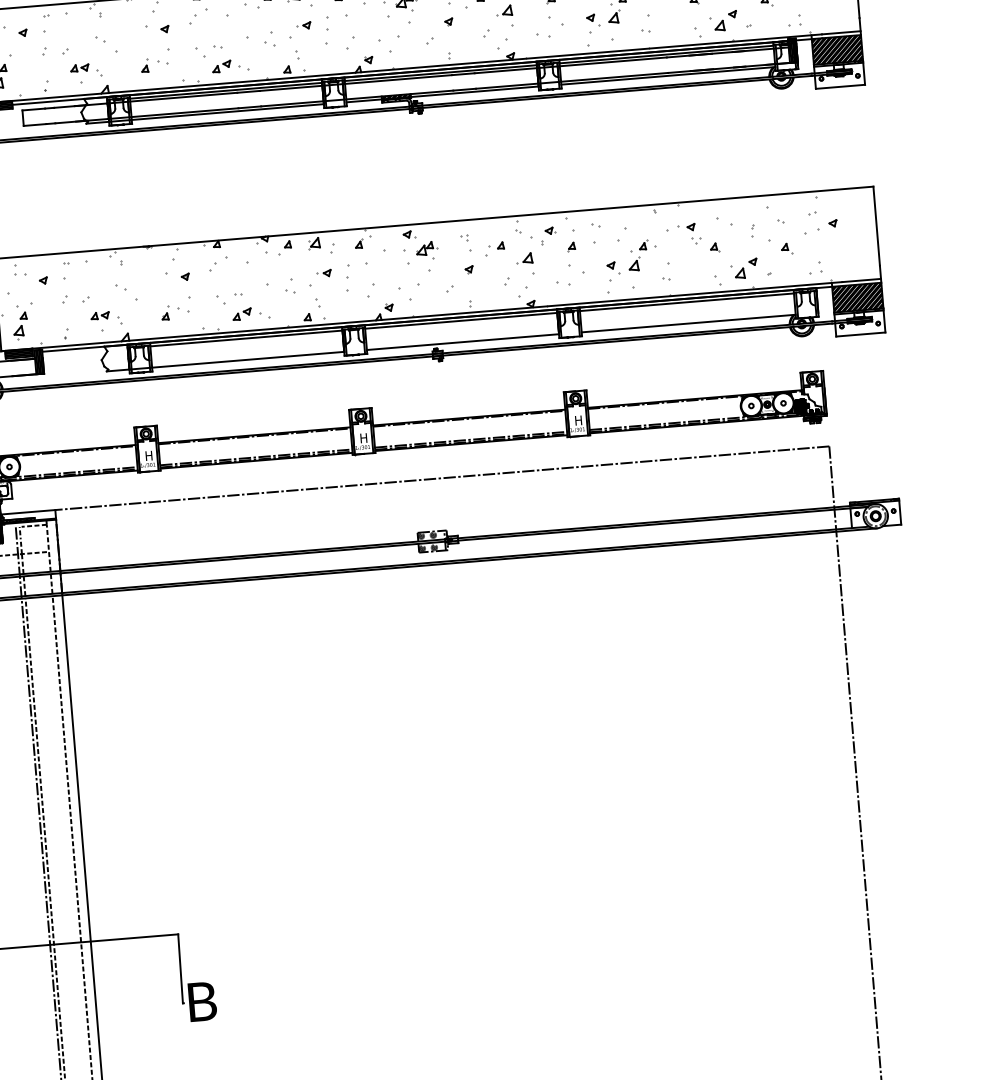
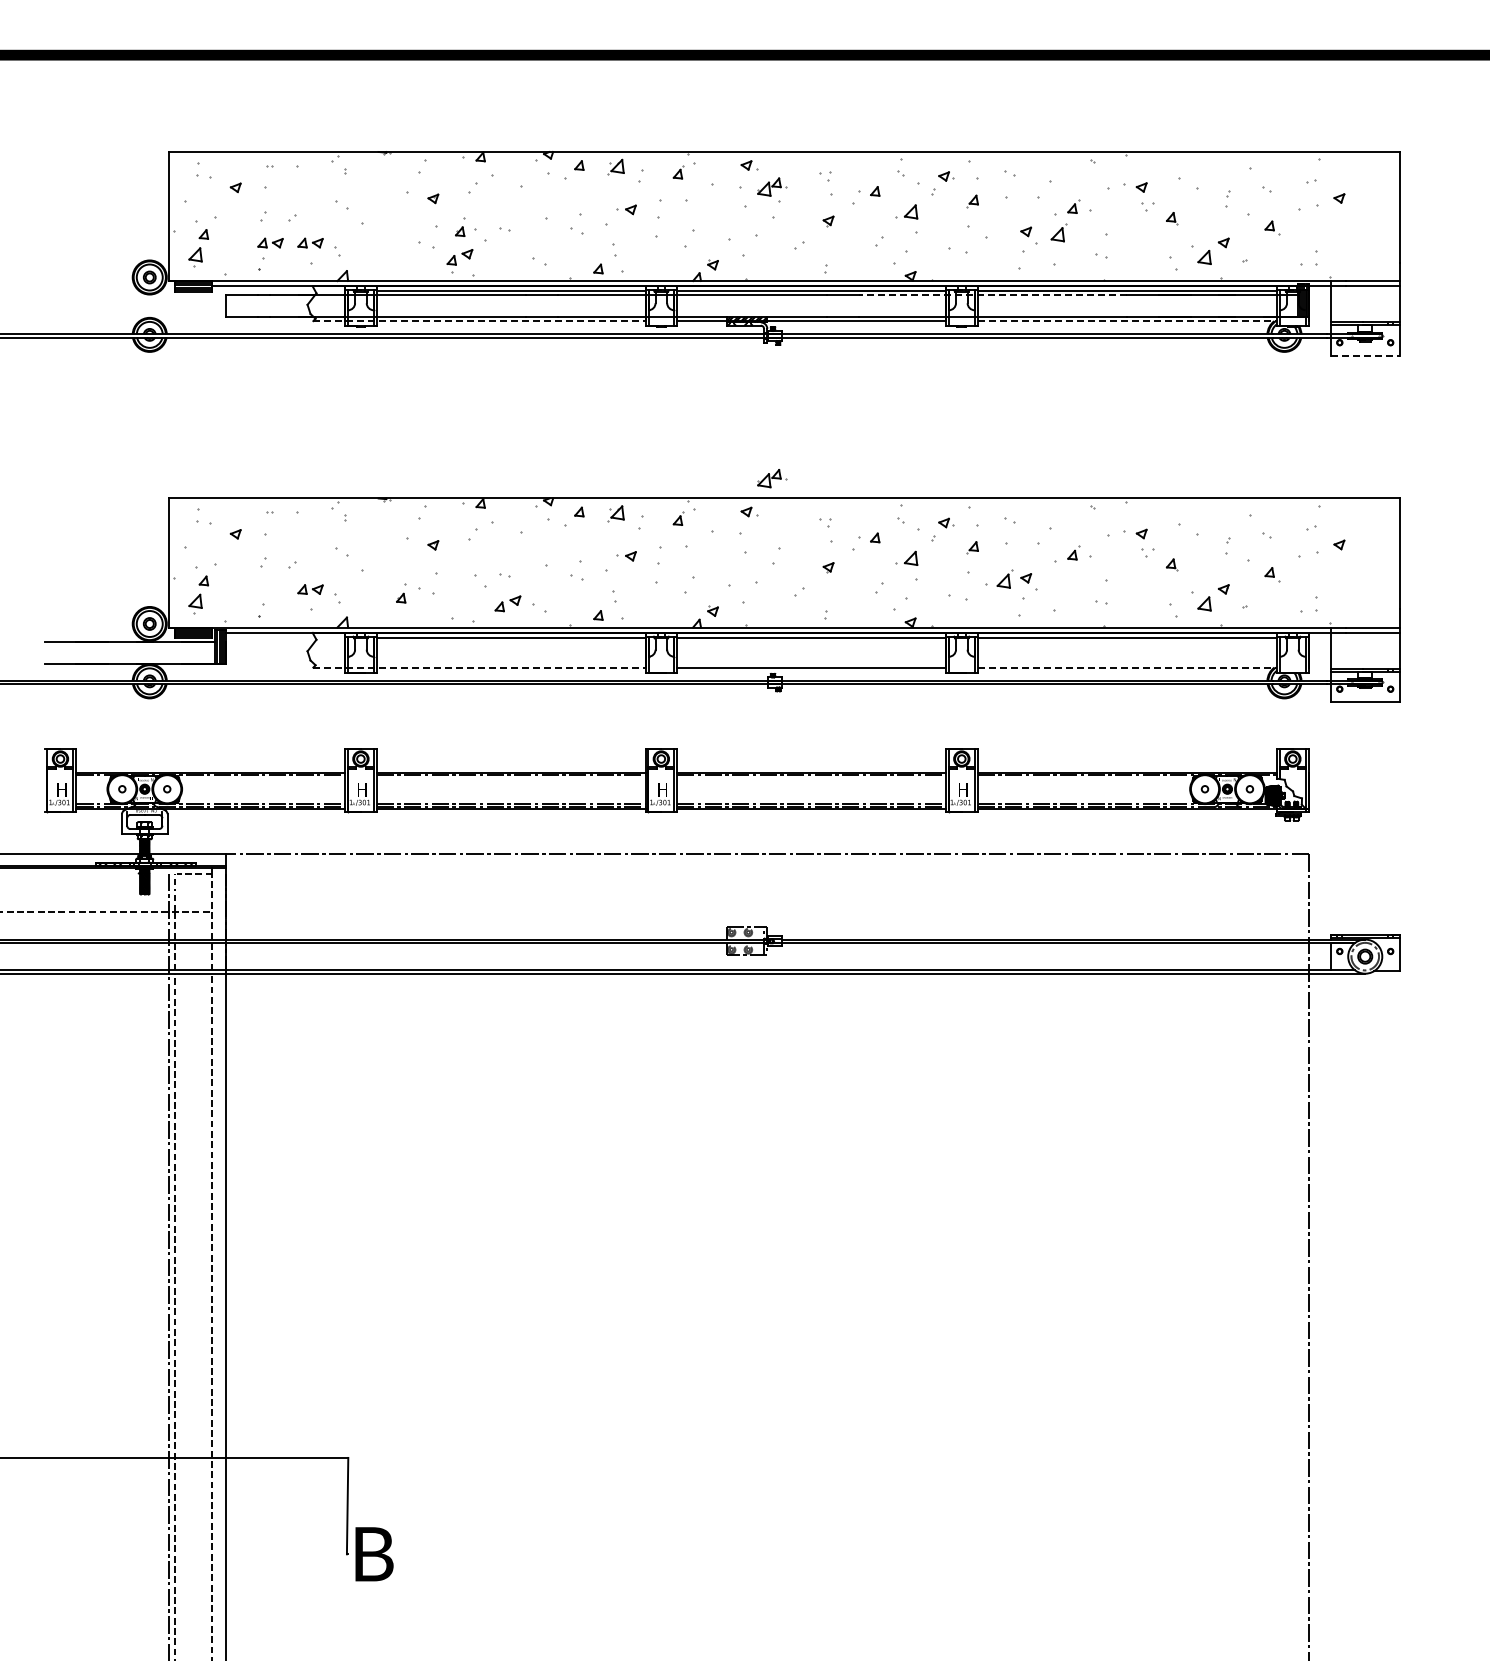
hatch: (836, 50) -> (1364, 304), removed
part: (145, 65) -> (460, 226), moved
line: (570, 65) -> (992, 295), solid -> dashed
part: (221, 66) -> (459, 257), moved
part: (51, 70) -> (270, 242), added
line: (668, 76) -> (1127, 321), solid -> dashed
line: (840, 87) -> (1365, 356), solid -> dashed
line: (205, 114) -> (479, 321), solid -> dashed
part: (427, 248) -> (772, 478), moved
part: (634, 263) -> (1004, 578), moved
hatch: (857, 297) -> (1364, 650), removed
line: (688, 323) -> (1127, 667), solid -> dashed
line: (225, 361) -> (479, 667), solid -> dashed

